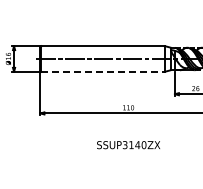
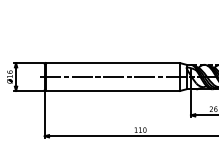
line: (103, 71) -> (113, 90), dashed -> solid

